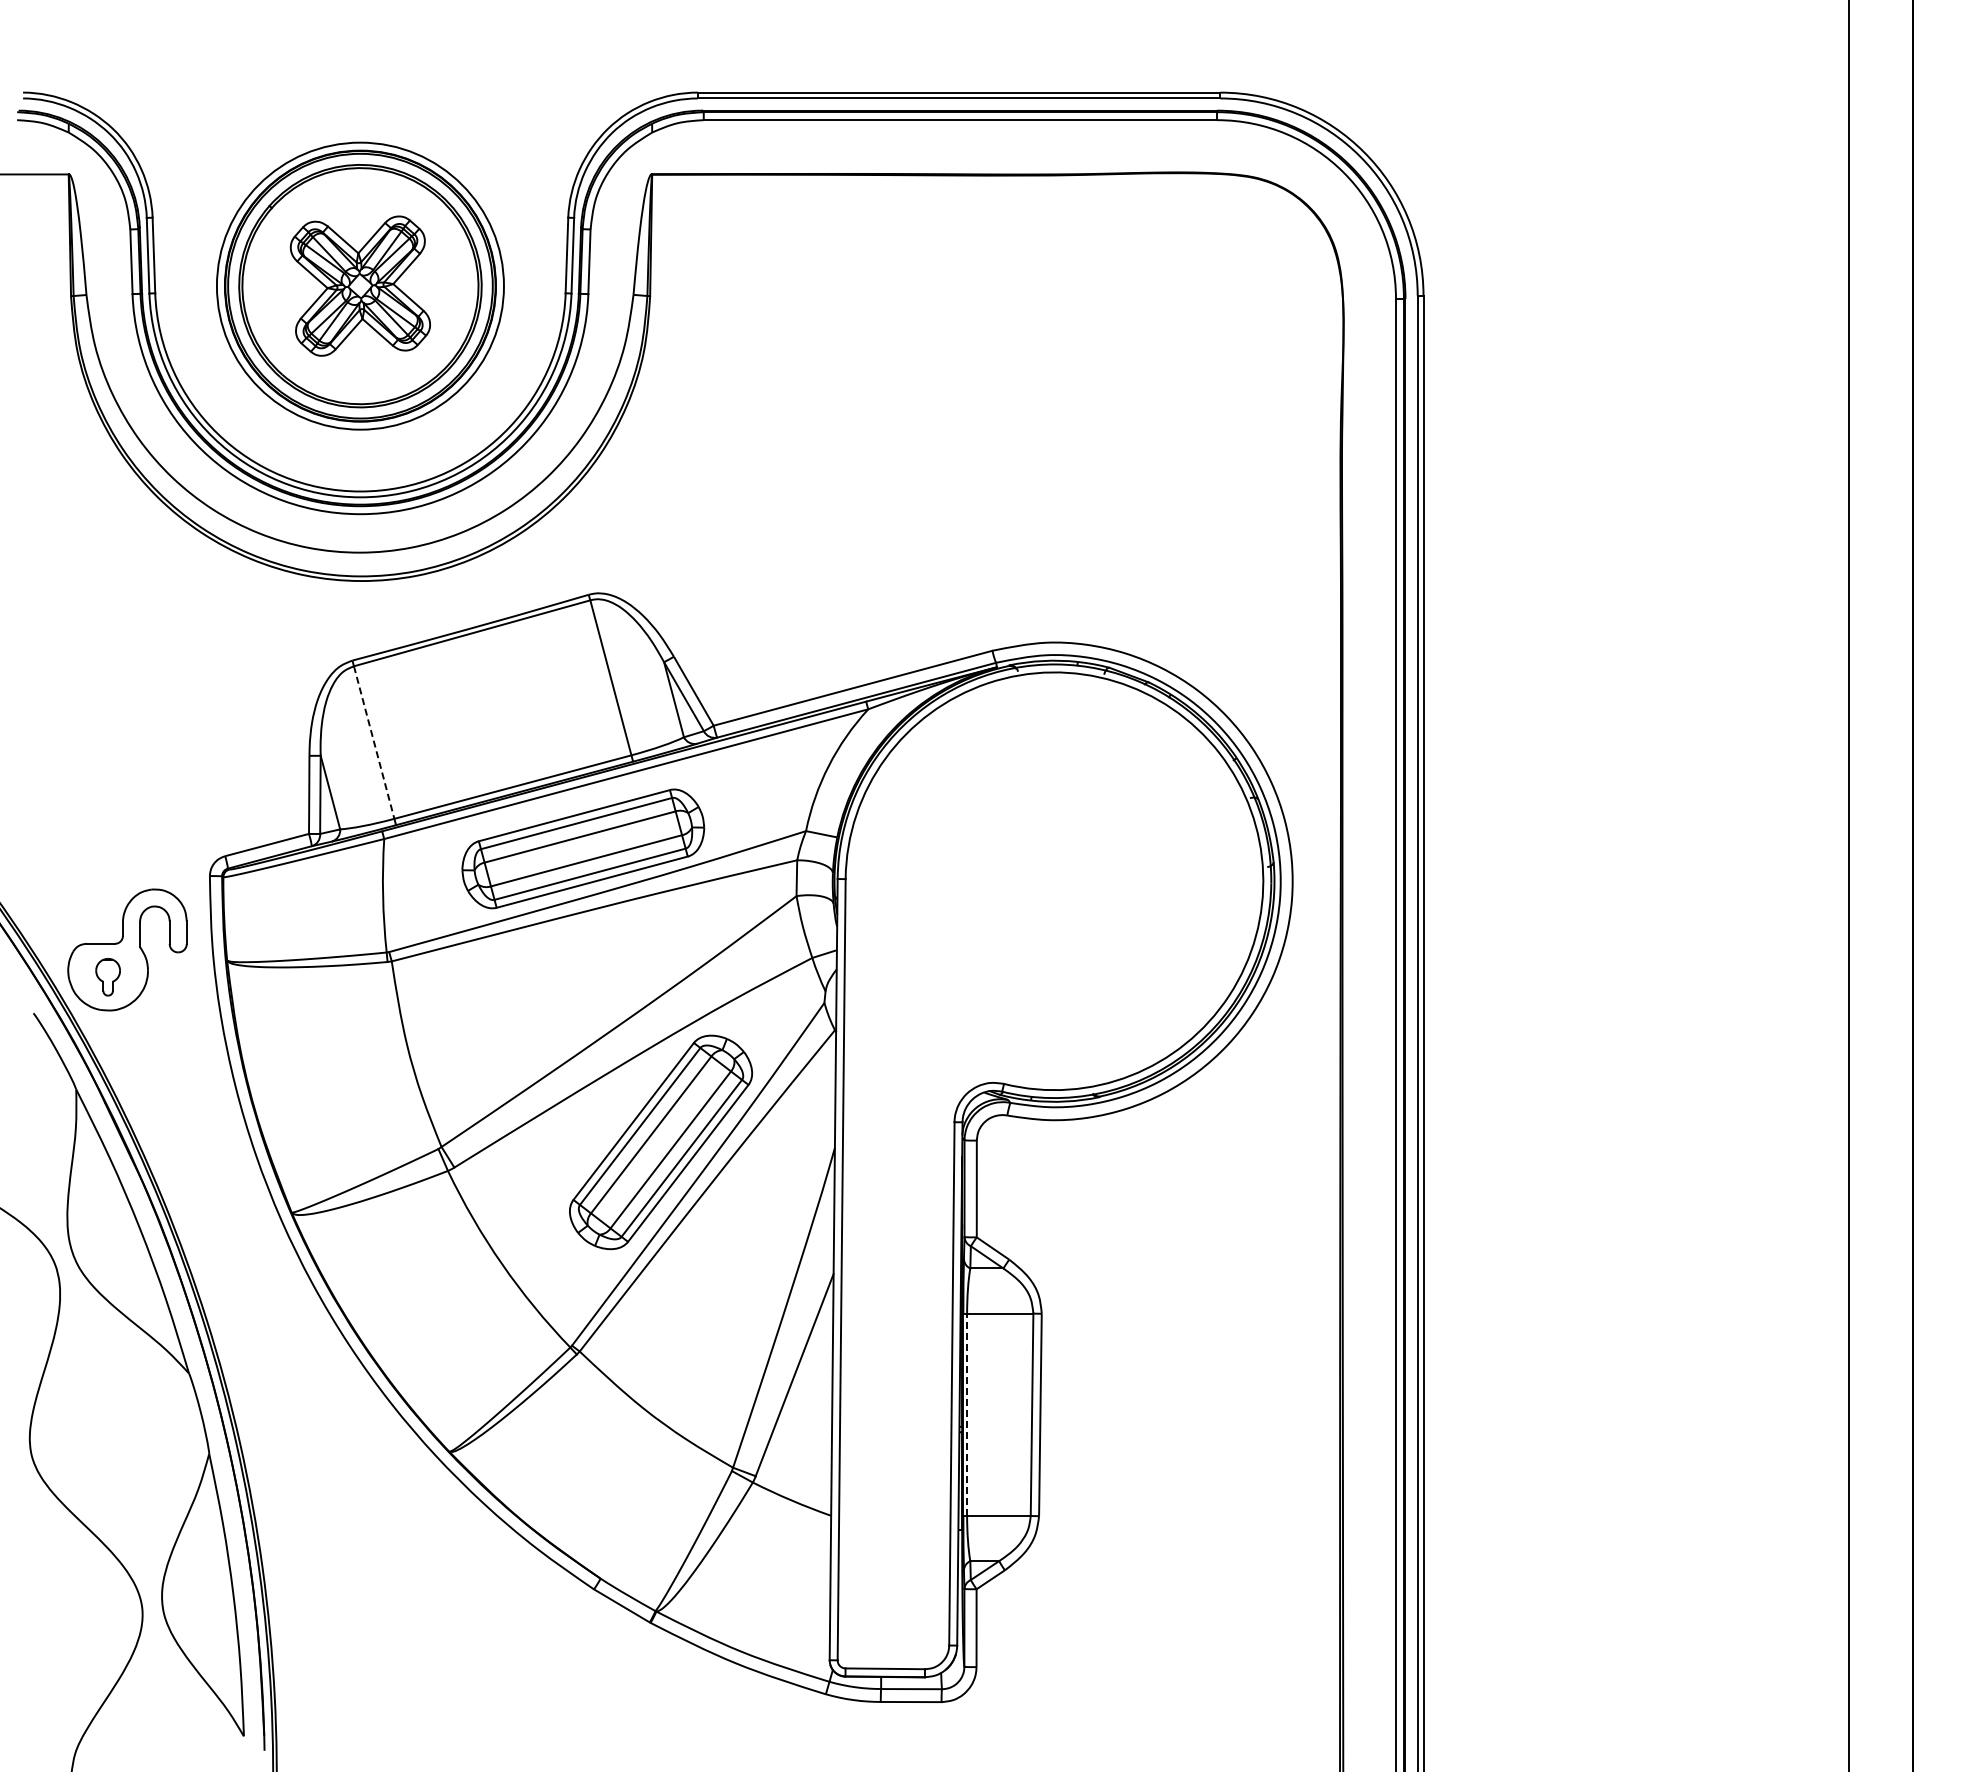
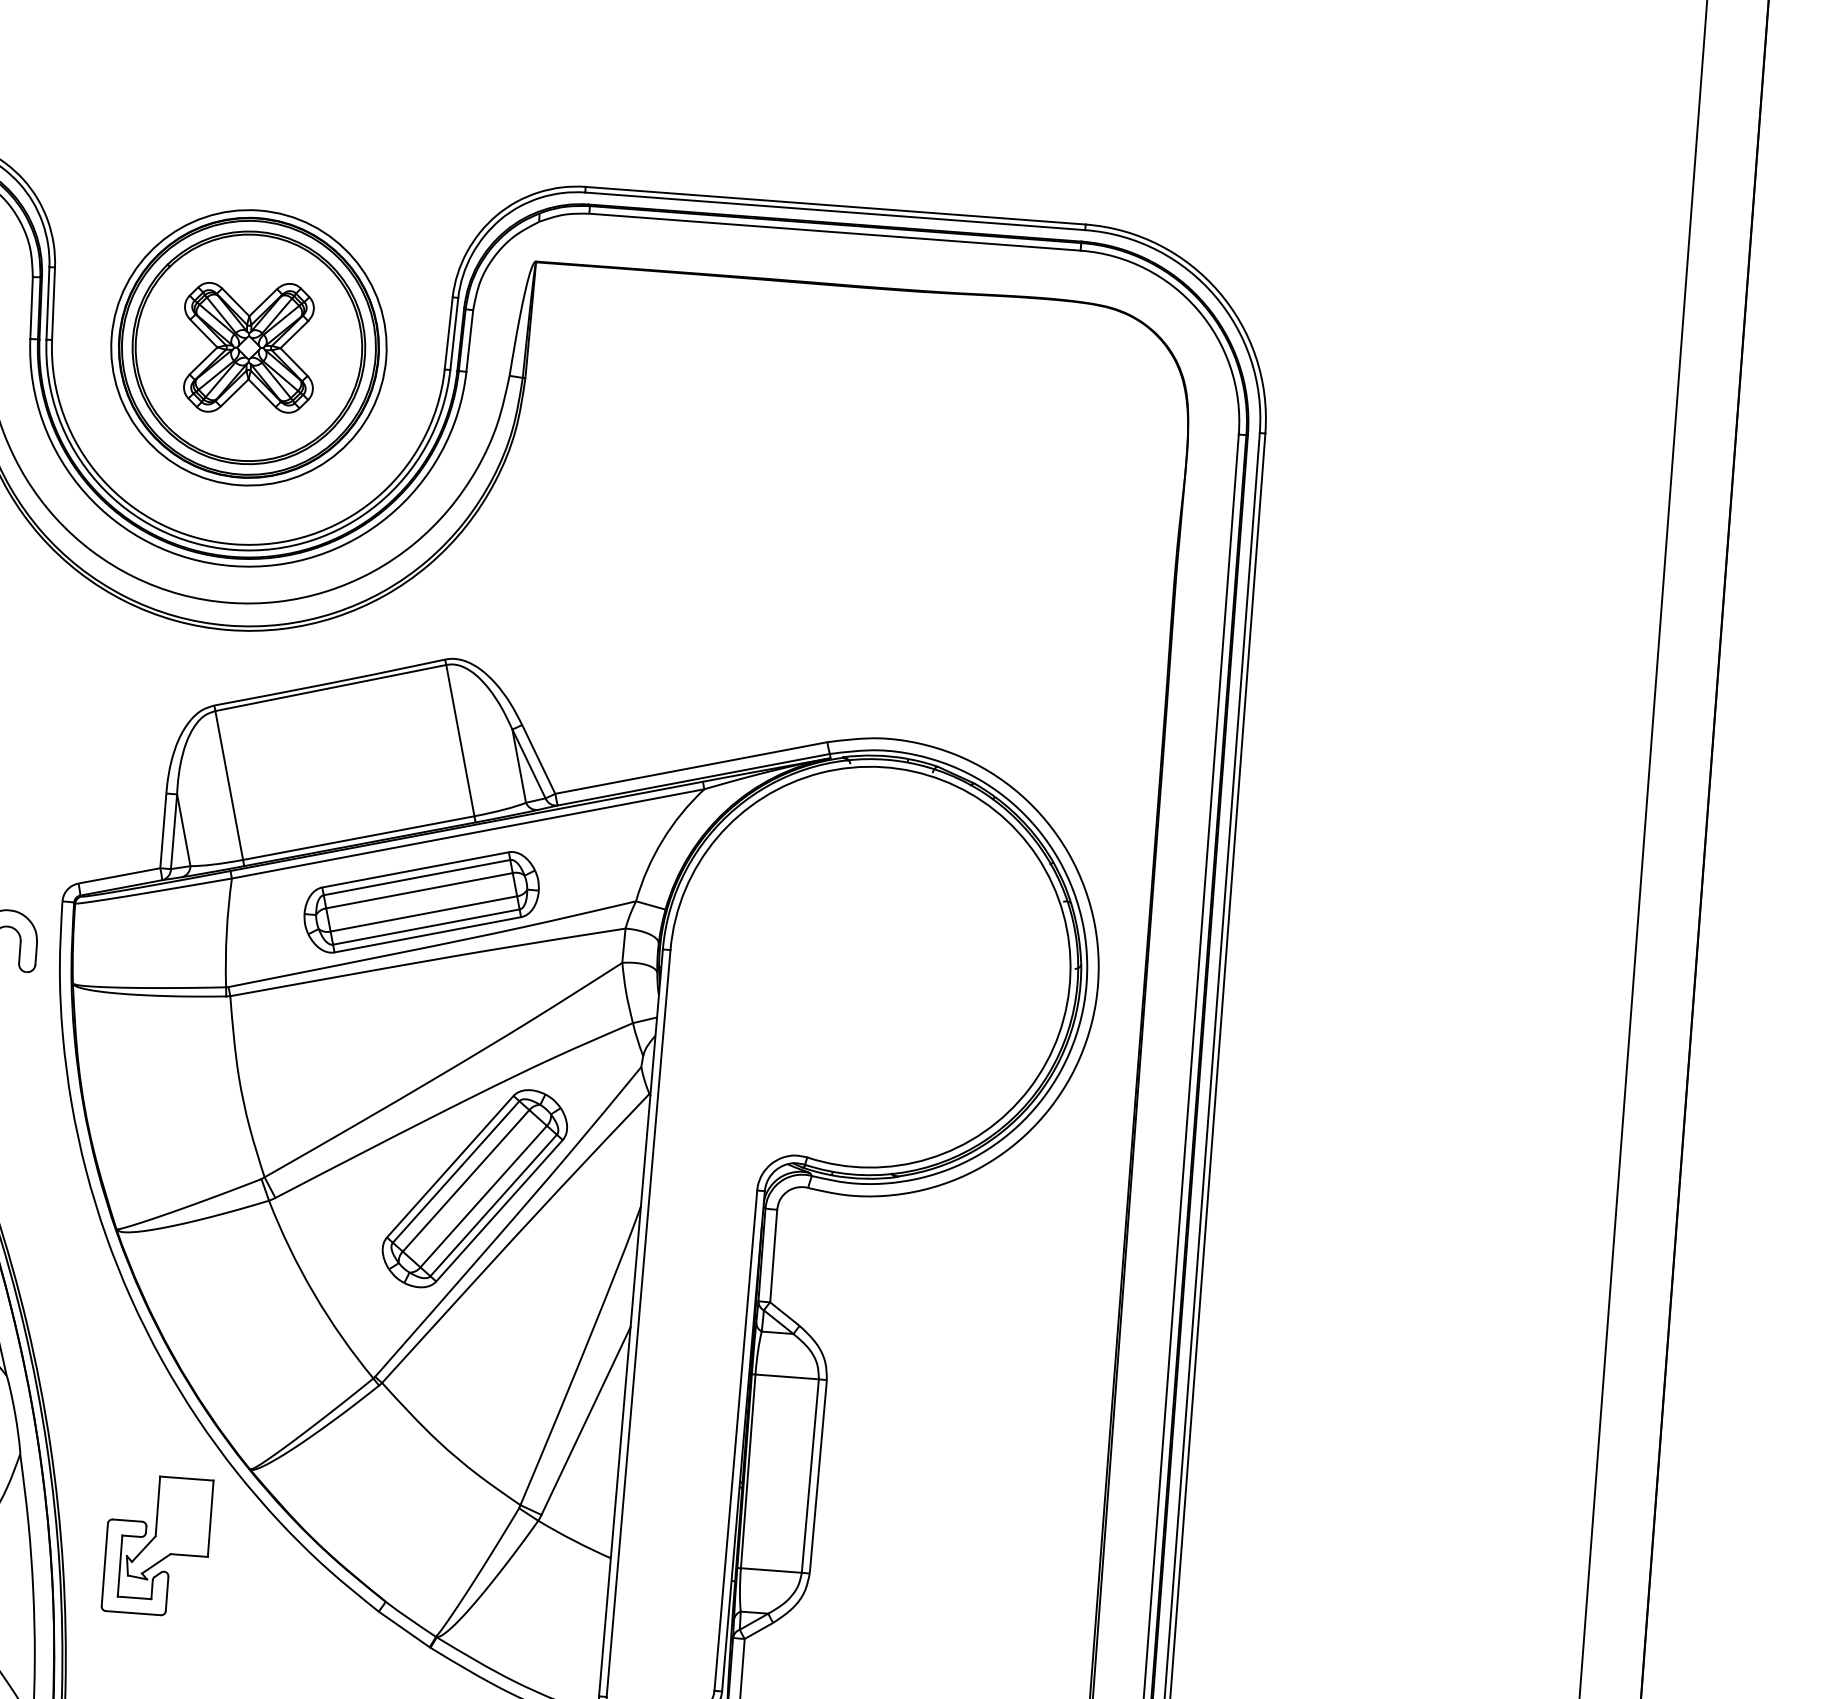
line: (374, 742) -> (229, 785), dashed -> solid
line: (967, 1414) -> (748, 1471), dashed -> solid
part: (358, 1537) -> (157, 1544), added

